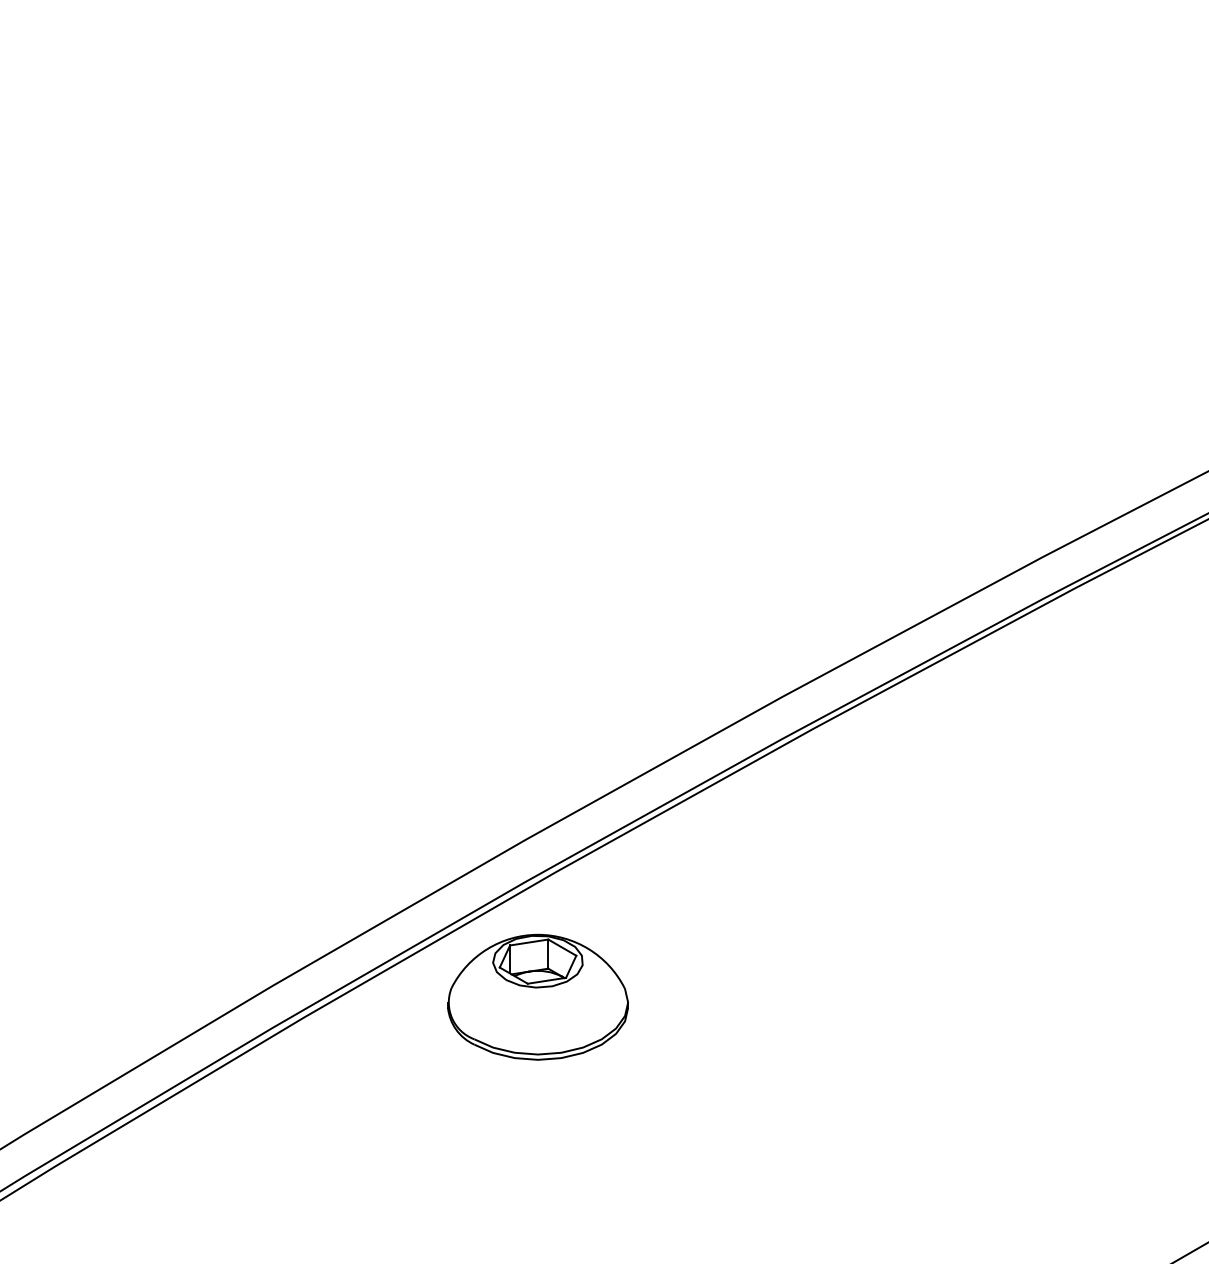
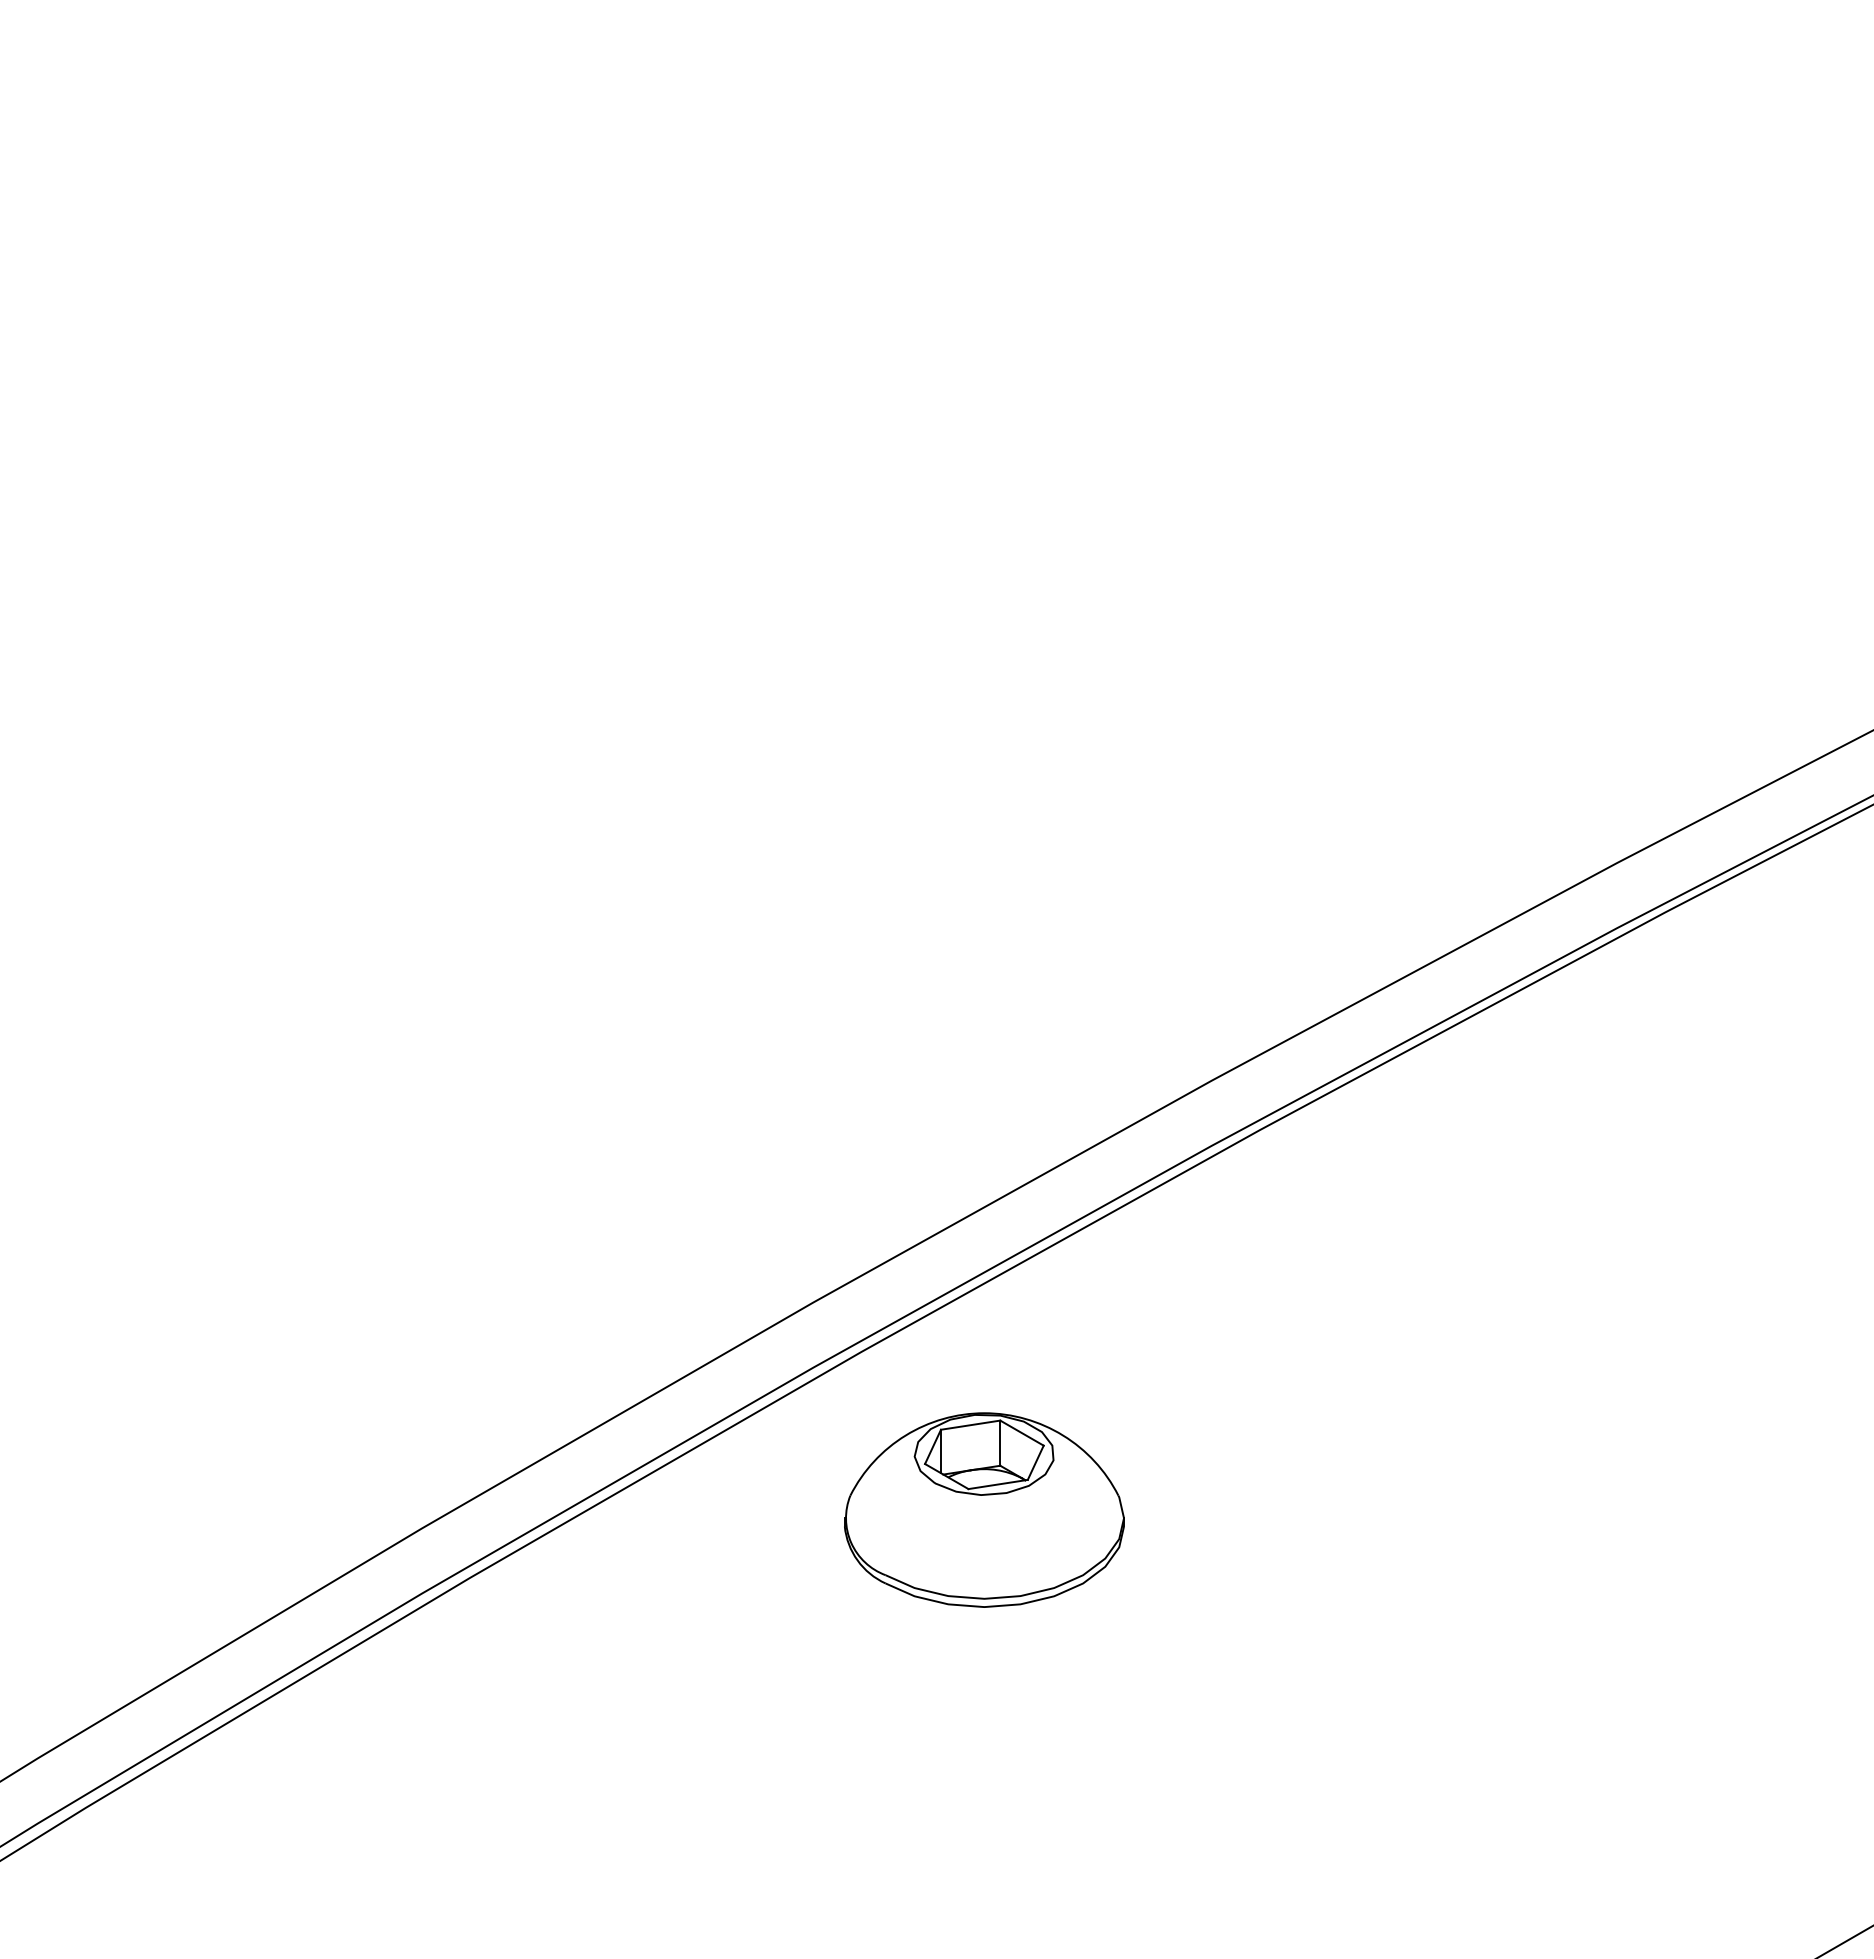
part: (537, 996) -> (983, 1508), moved

